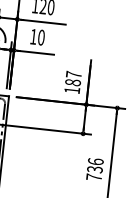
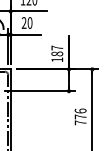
text: (32, 36) -> (23, 22), 10 -> 20
text: (94, 168) -> (80, 116), 736 -> 776

